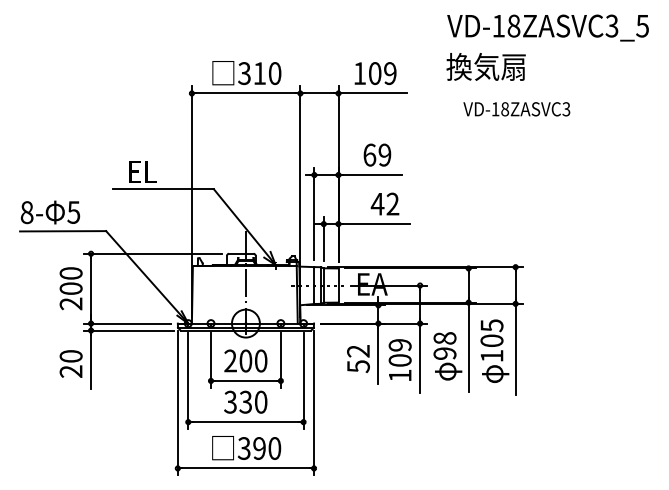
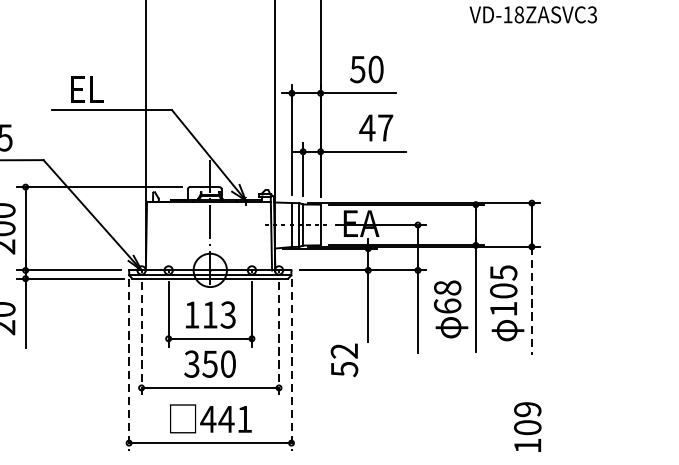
text: (377, 154) -> (367, 68), 69 -> 50
text: (392, 203) -> (385, 127), 42 -> 47
line: (515, 349) -> (531, 301), solid -> dashed
text: (444, 353) -> (447, 306), 98 -> 68
text: (358, 358) -> (344, 359), moved
text: (399, 359) -> (526, 426), moved
text: (245, 360) -> (209, 314), 200 -> 113
line: (188, 381) -> (141, 339), solid -> dashed
line: (303, 381) -> (278, 339), solid -> dashed
text: (245, 401) -> (209, 363), 330 -> 350
line: (177, 403) -> (128, 365), solid -> dashed
line: (314, 403) -> (292, 365), solid -> dashed
text: (259, 448) -> (226, 419), 390 -> 441

